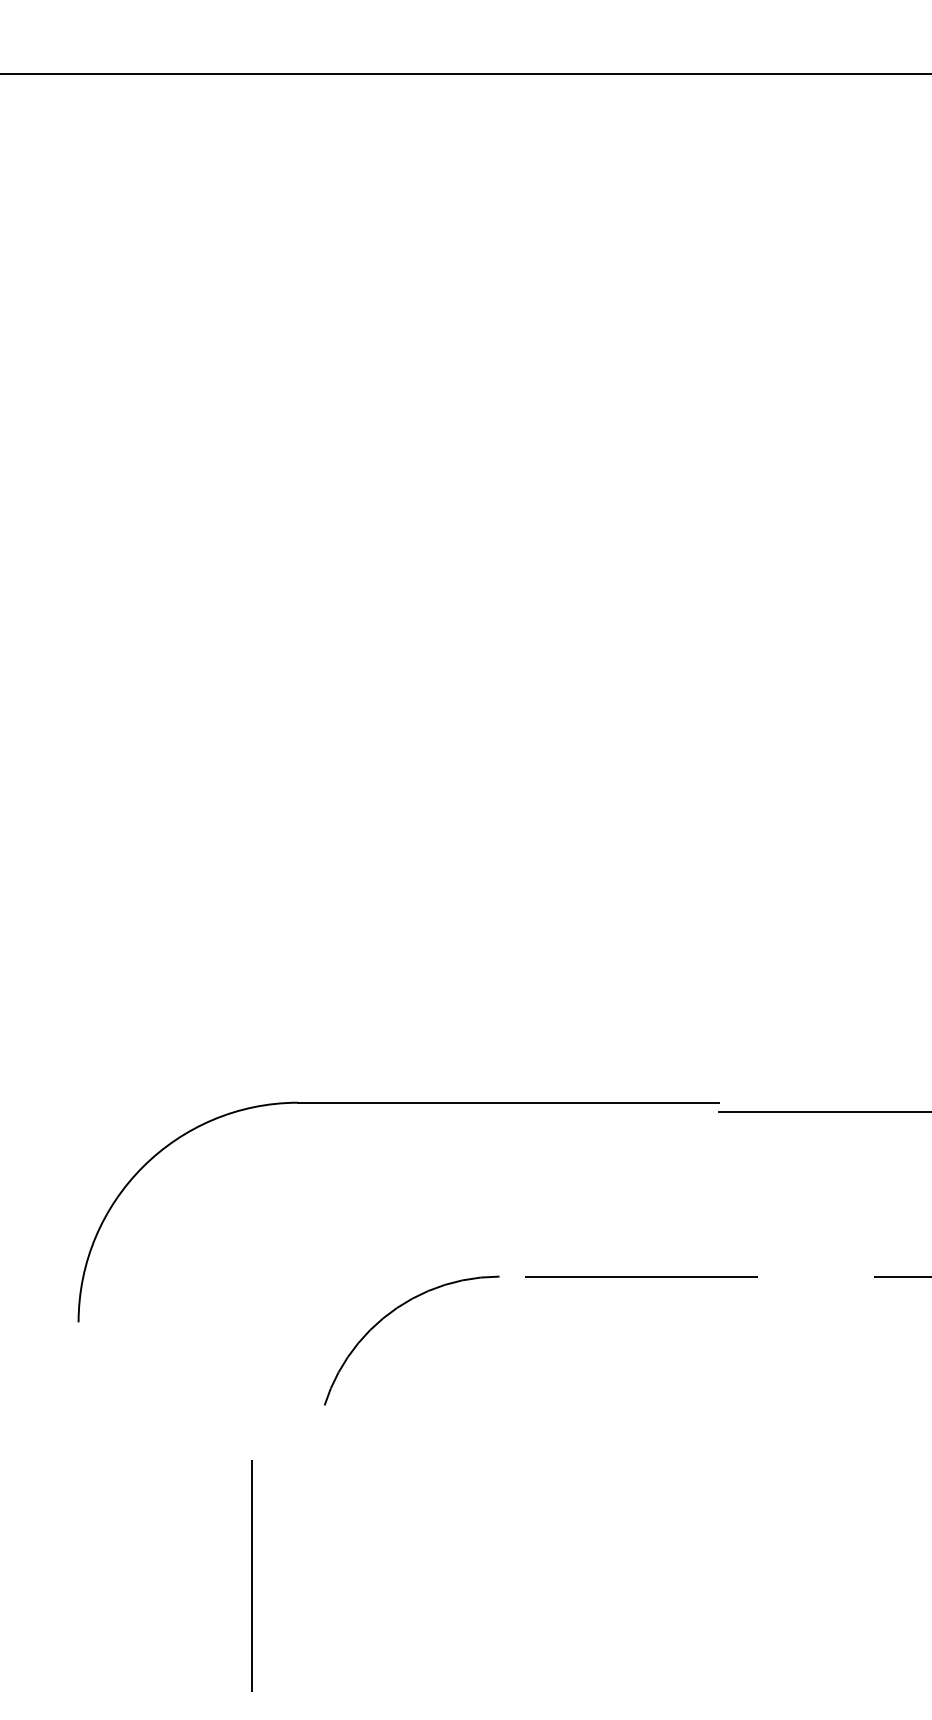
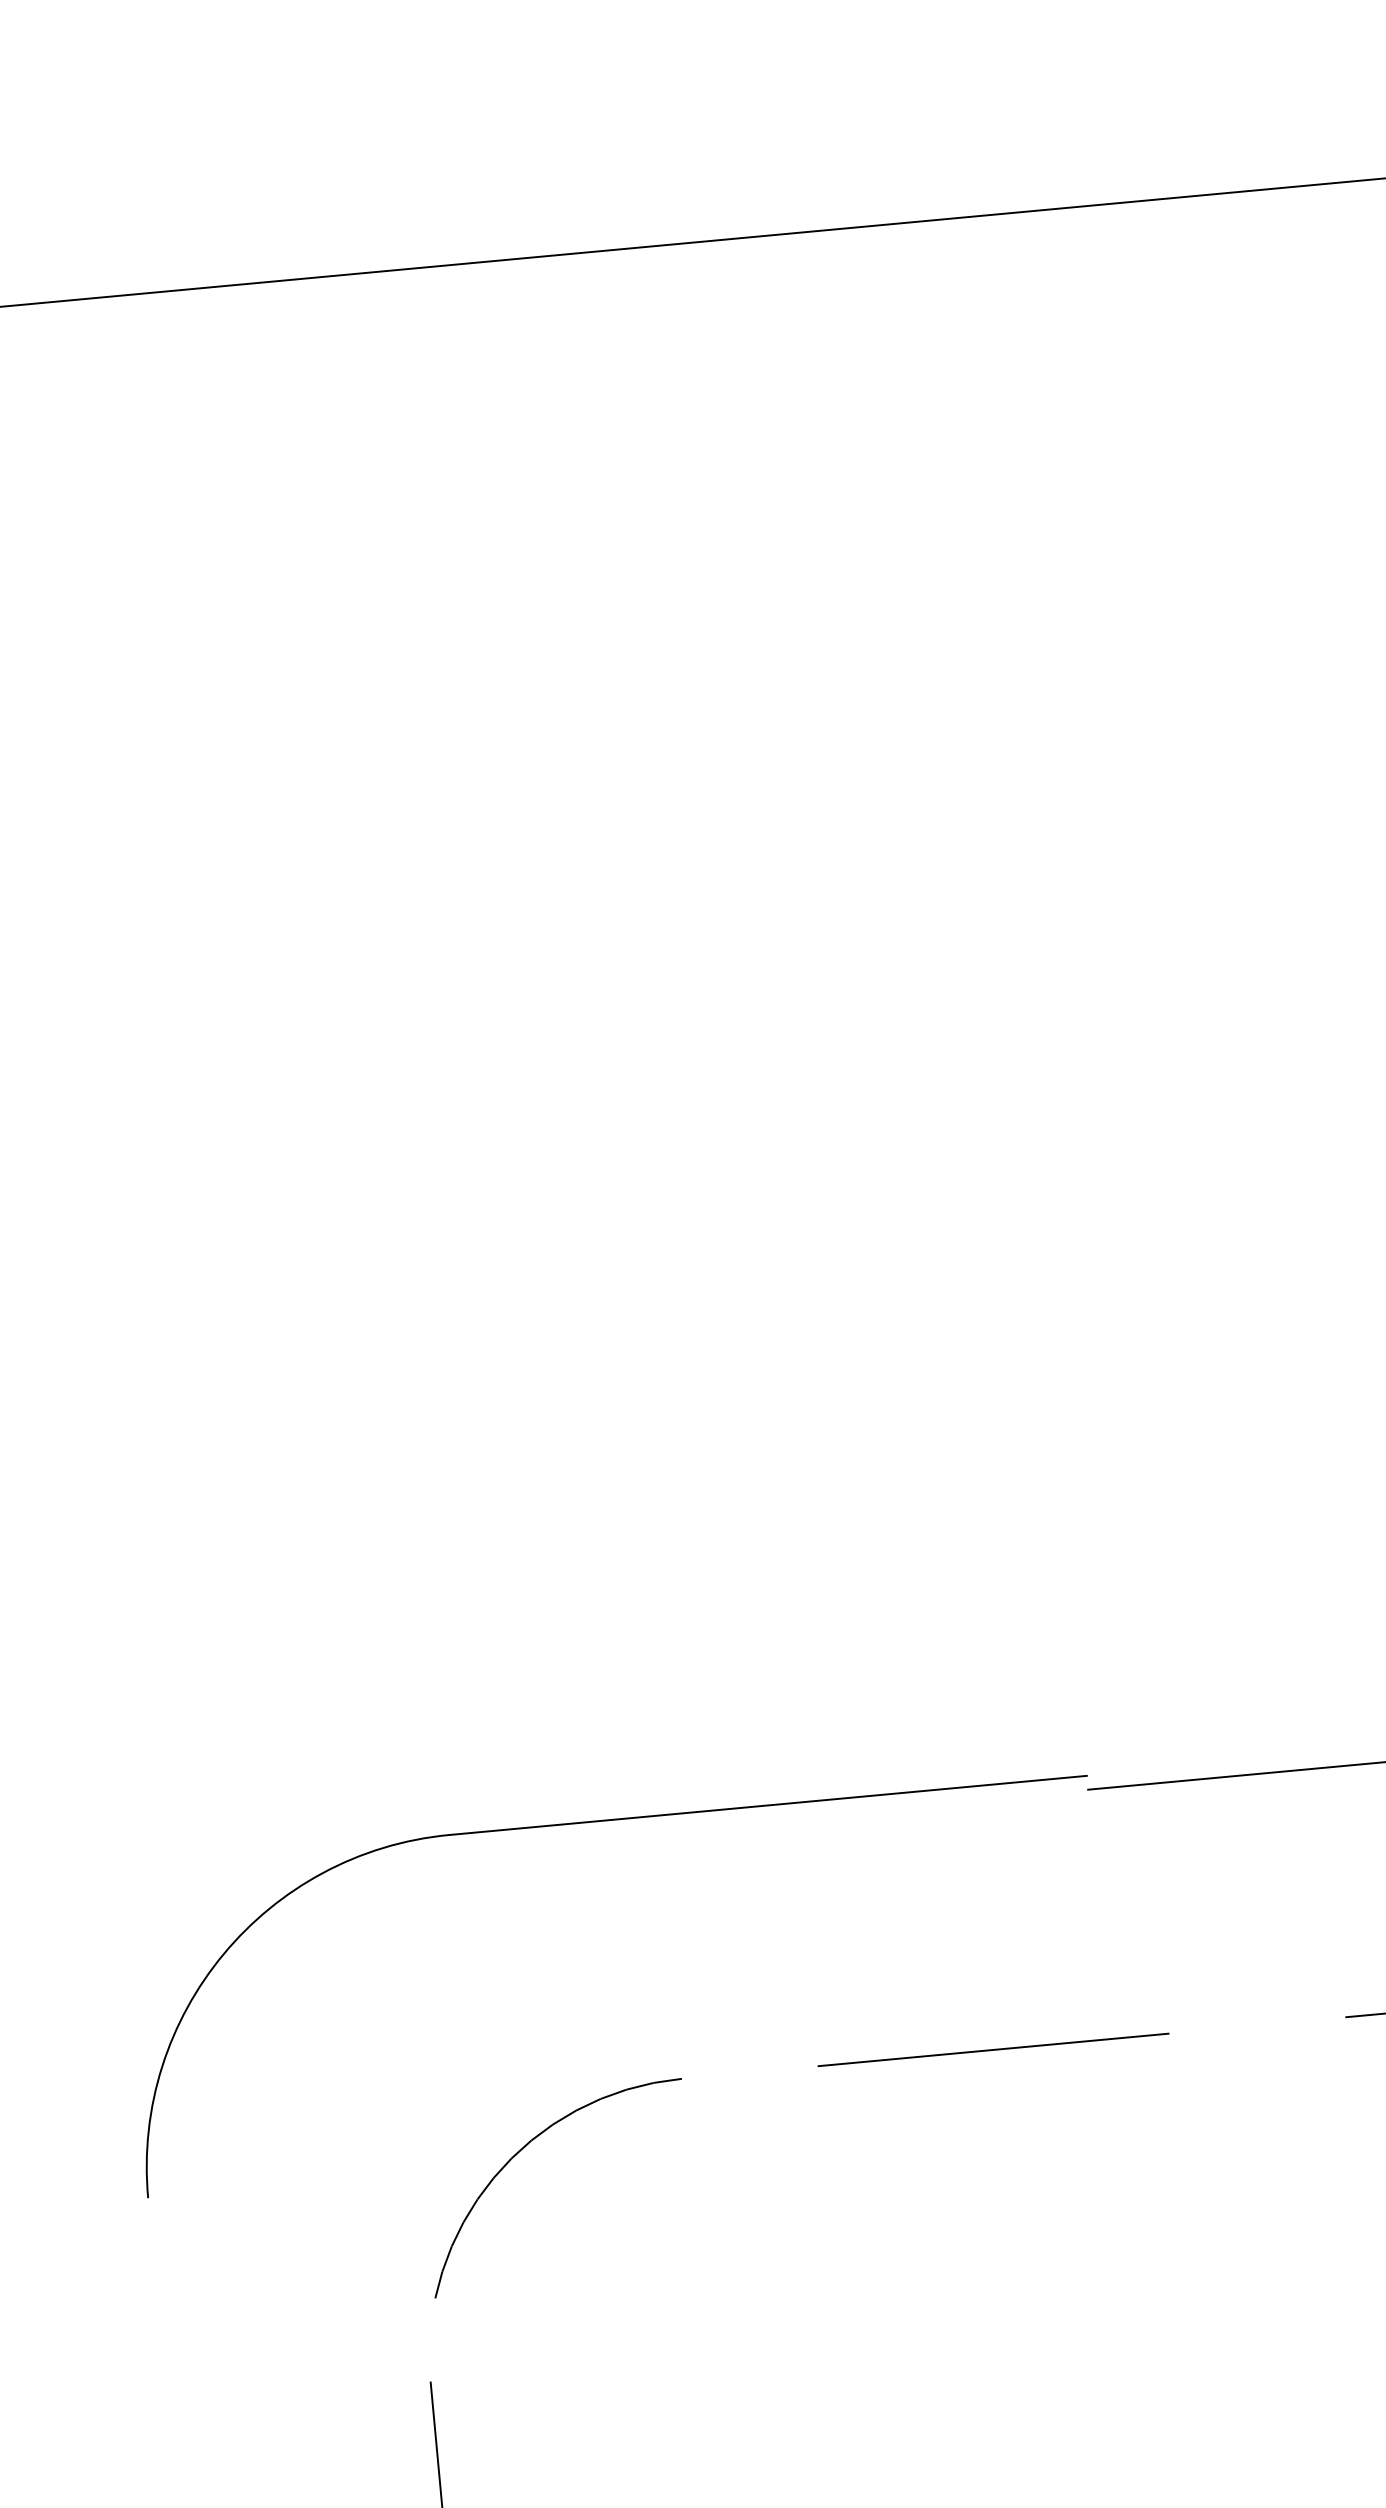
arc: (390, 1314) -> (522, 2151), moved

